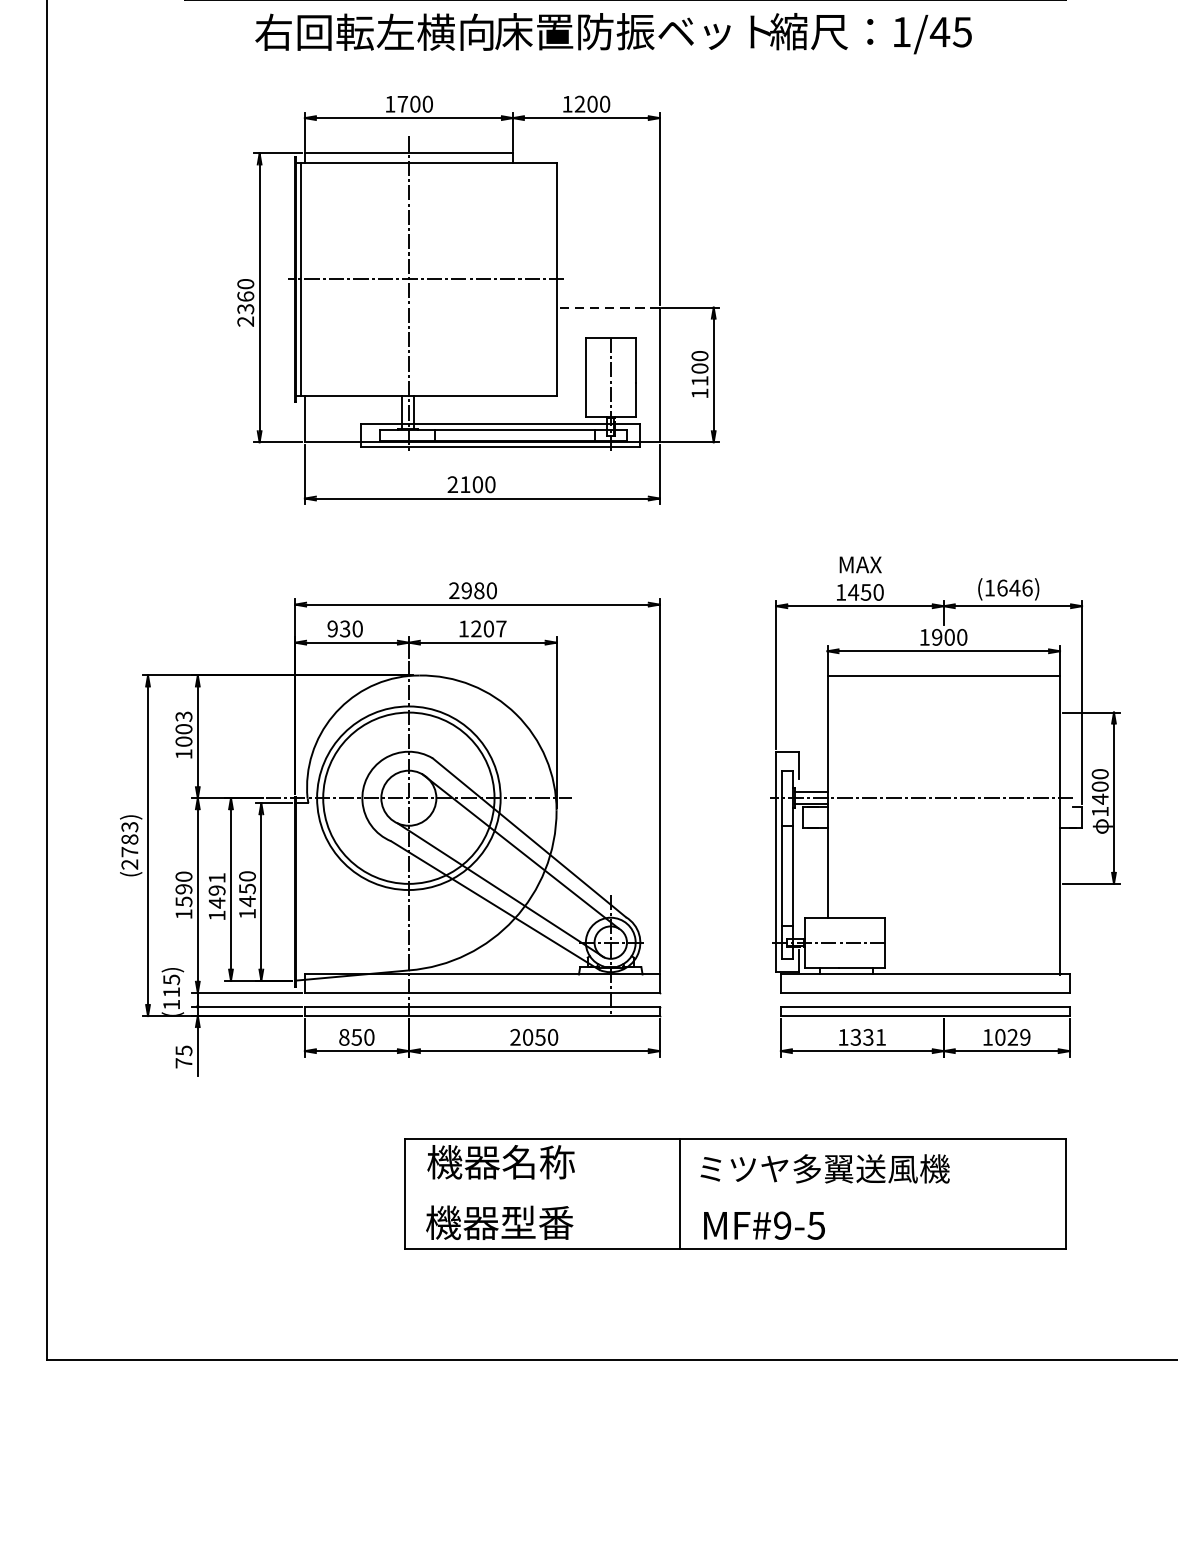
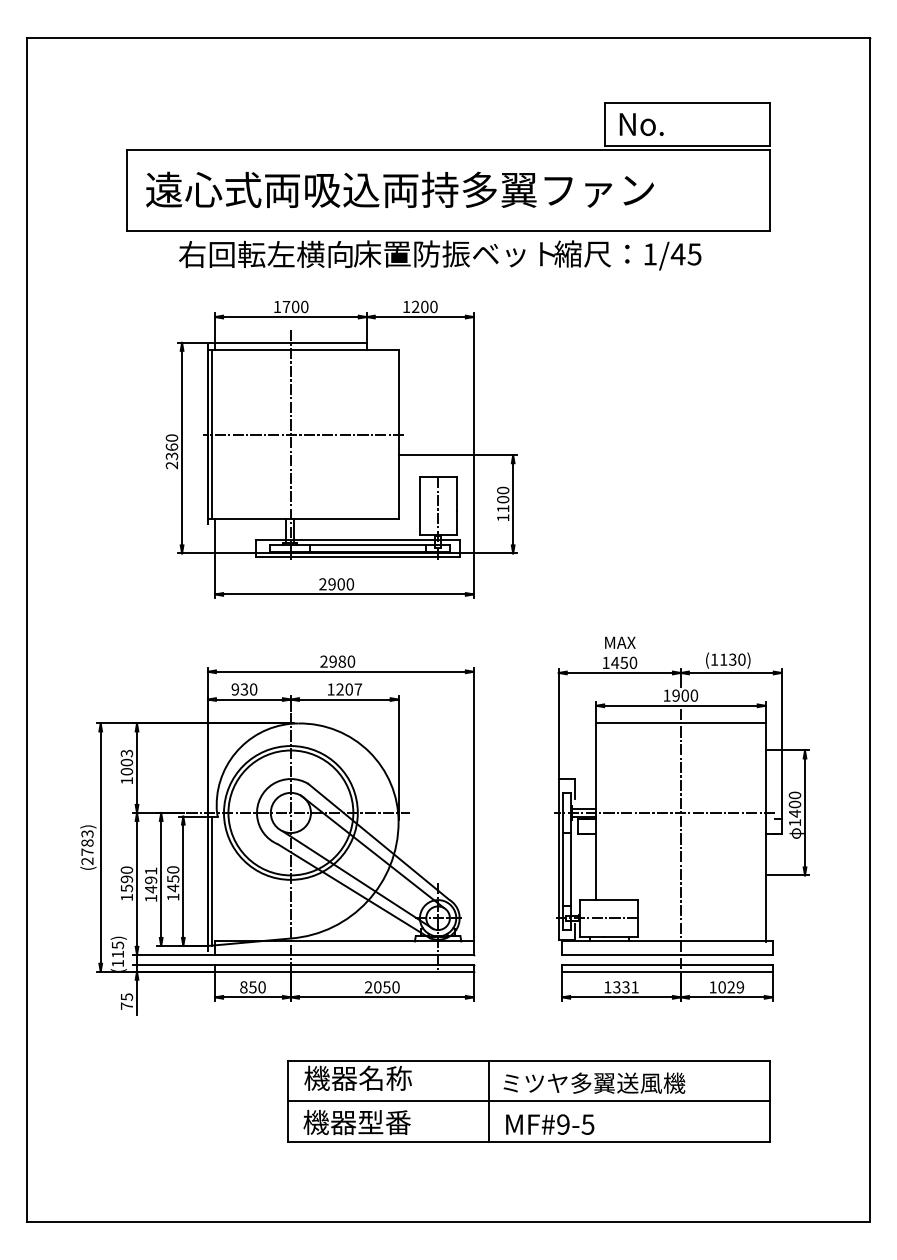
line: (608, 307) -> (436, 455), dashed -> solid
text: (464, 484) -> (331, 584), 2100 -> 2900
text: (1014, 587) -> (732, 659), (1646) -> (1130)
line: (943, 834) -> (680, 839), added
line: (301, 890) -> (212, 880), added
line: (734, 1193) -> (528, 1101), added

